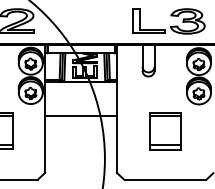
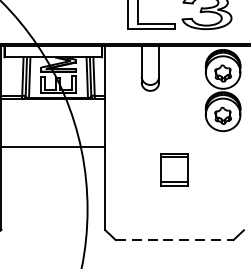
part: (165, 131) -> (174, 170), size x0.6
line: (165, 179) -> (174, 239), solid -> dashed

